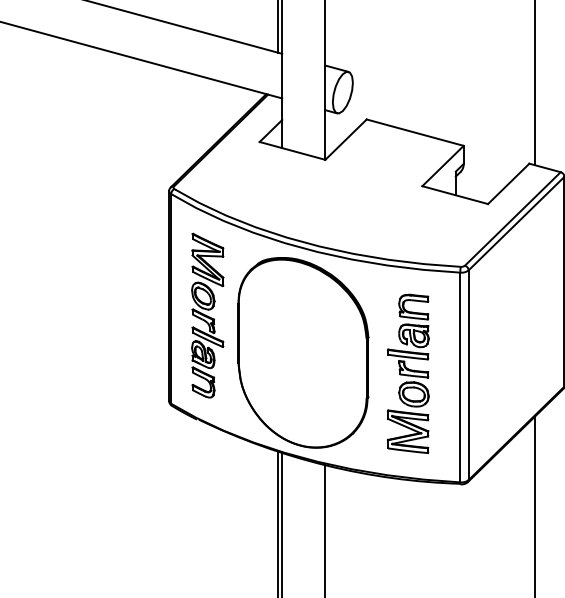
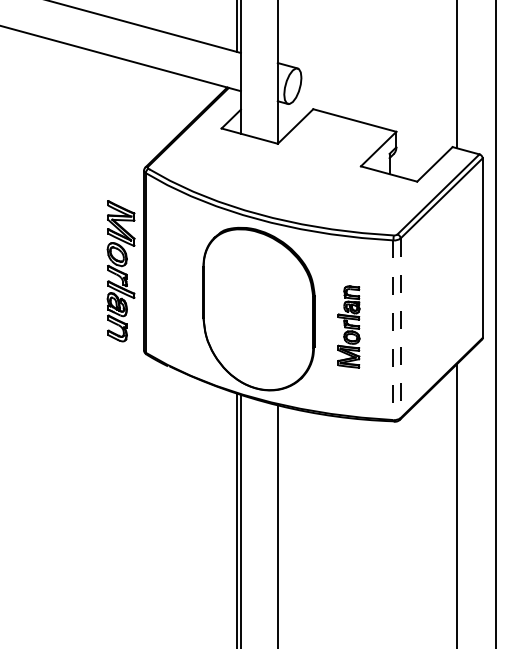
part: (207, 315) -> (120, 271), moved
part: (407, 373) -> (348, 326), size x0.6
line: (468, 375) -> (400, 328), solid -> dashed
line: (460, 377) -> (393, 330), solid -> dashed

